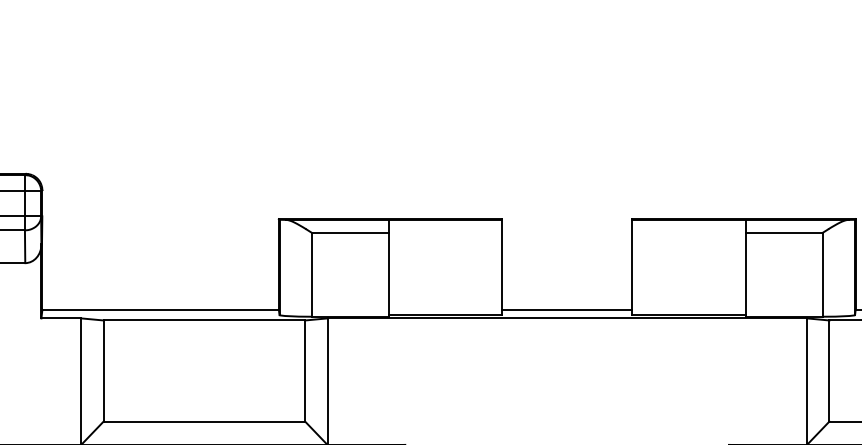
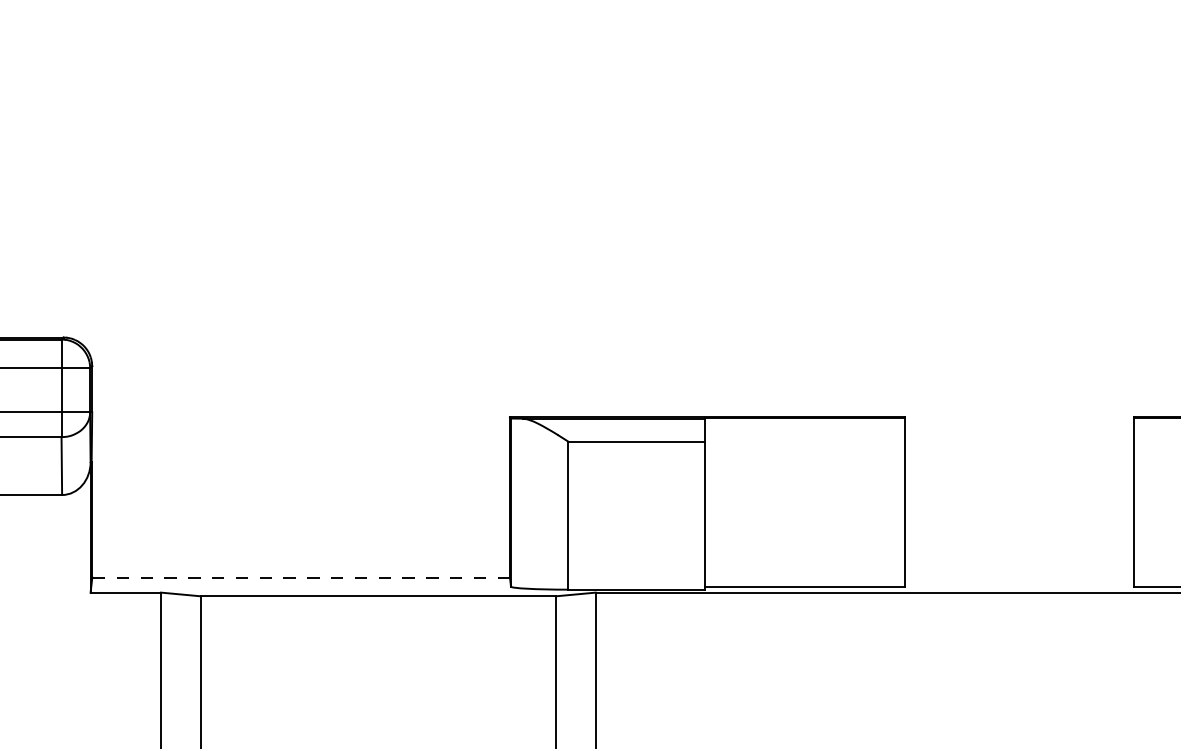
line: (160, 309) -> (300, 576), solid -> dashed
line: (567, 309) -> (1019, 576), removed

